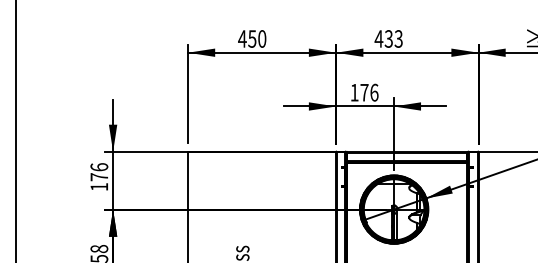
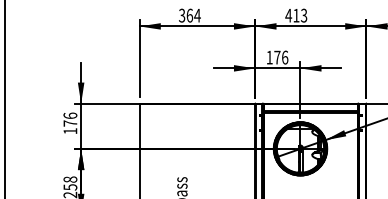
text: (252, 38) -> (189, 15), 450 -> 364
text: (388, 38) -> (296, 15), 433 -> 413

